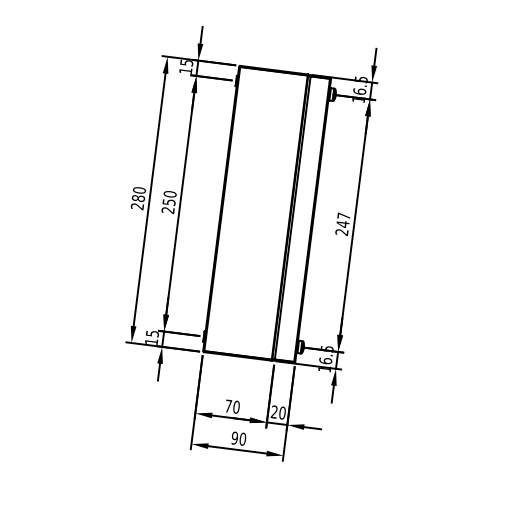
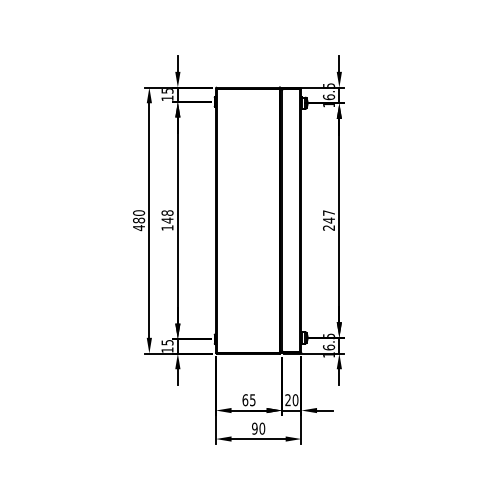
text: (169, 202) -> (167, 220), 250 -> 148
text: (136, 206) -> (138, 228), 280 -> 480
text: (231, 407) -> (248, 400), 70 -> 65

